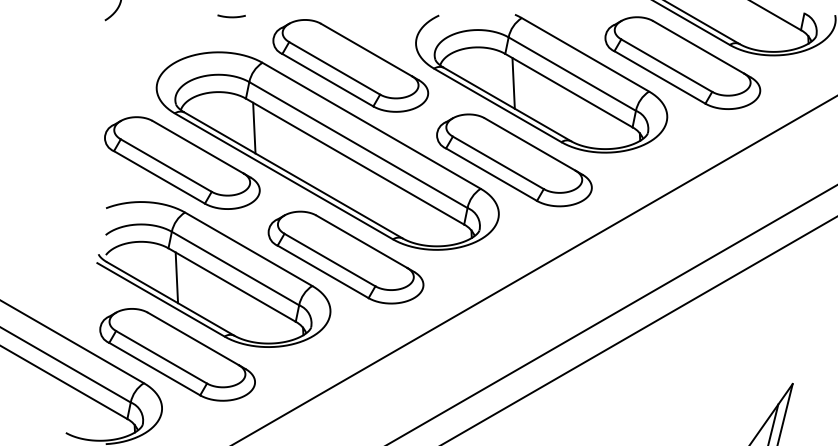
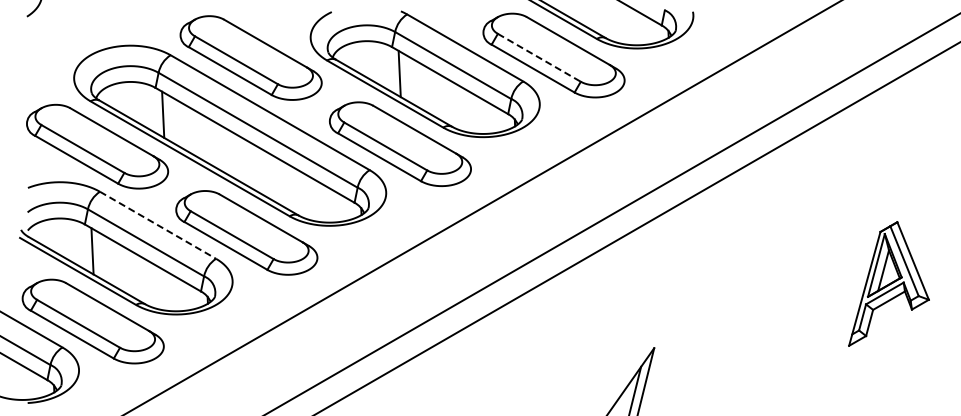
line: (231, 15) -> (142, 12), removed
line: (666, 65) -> (539, 57), solid -> dashed
line: (249, 249) -> (158, 225), solid -> dashed

